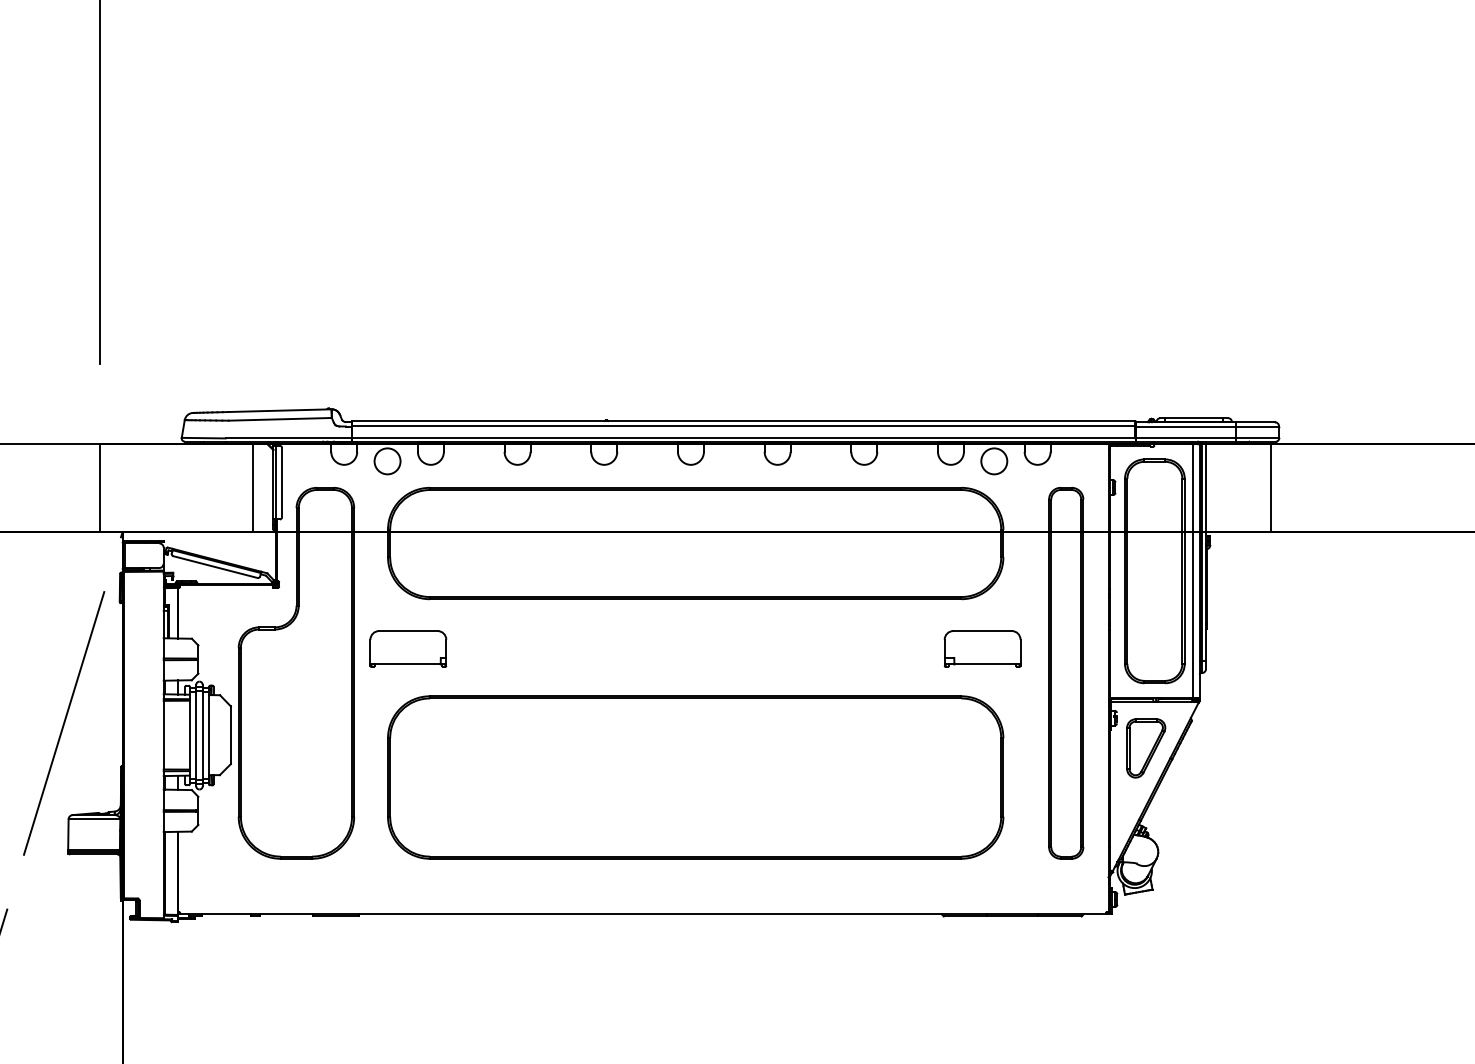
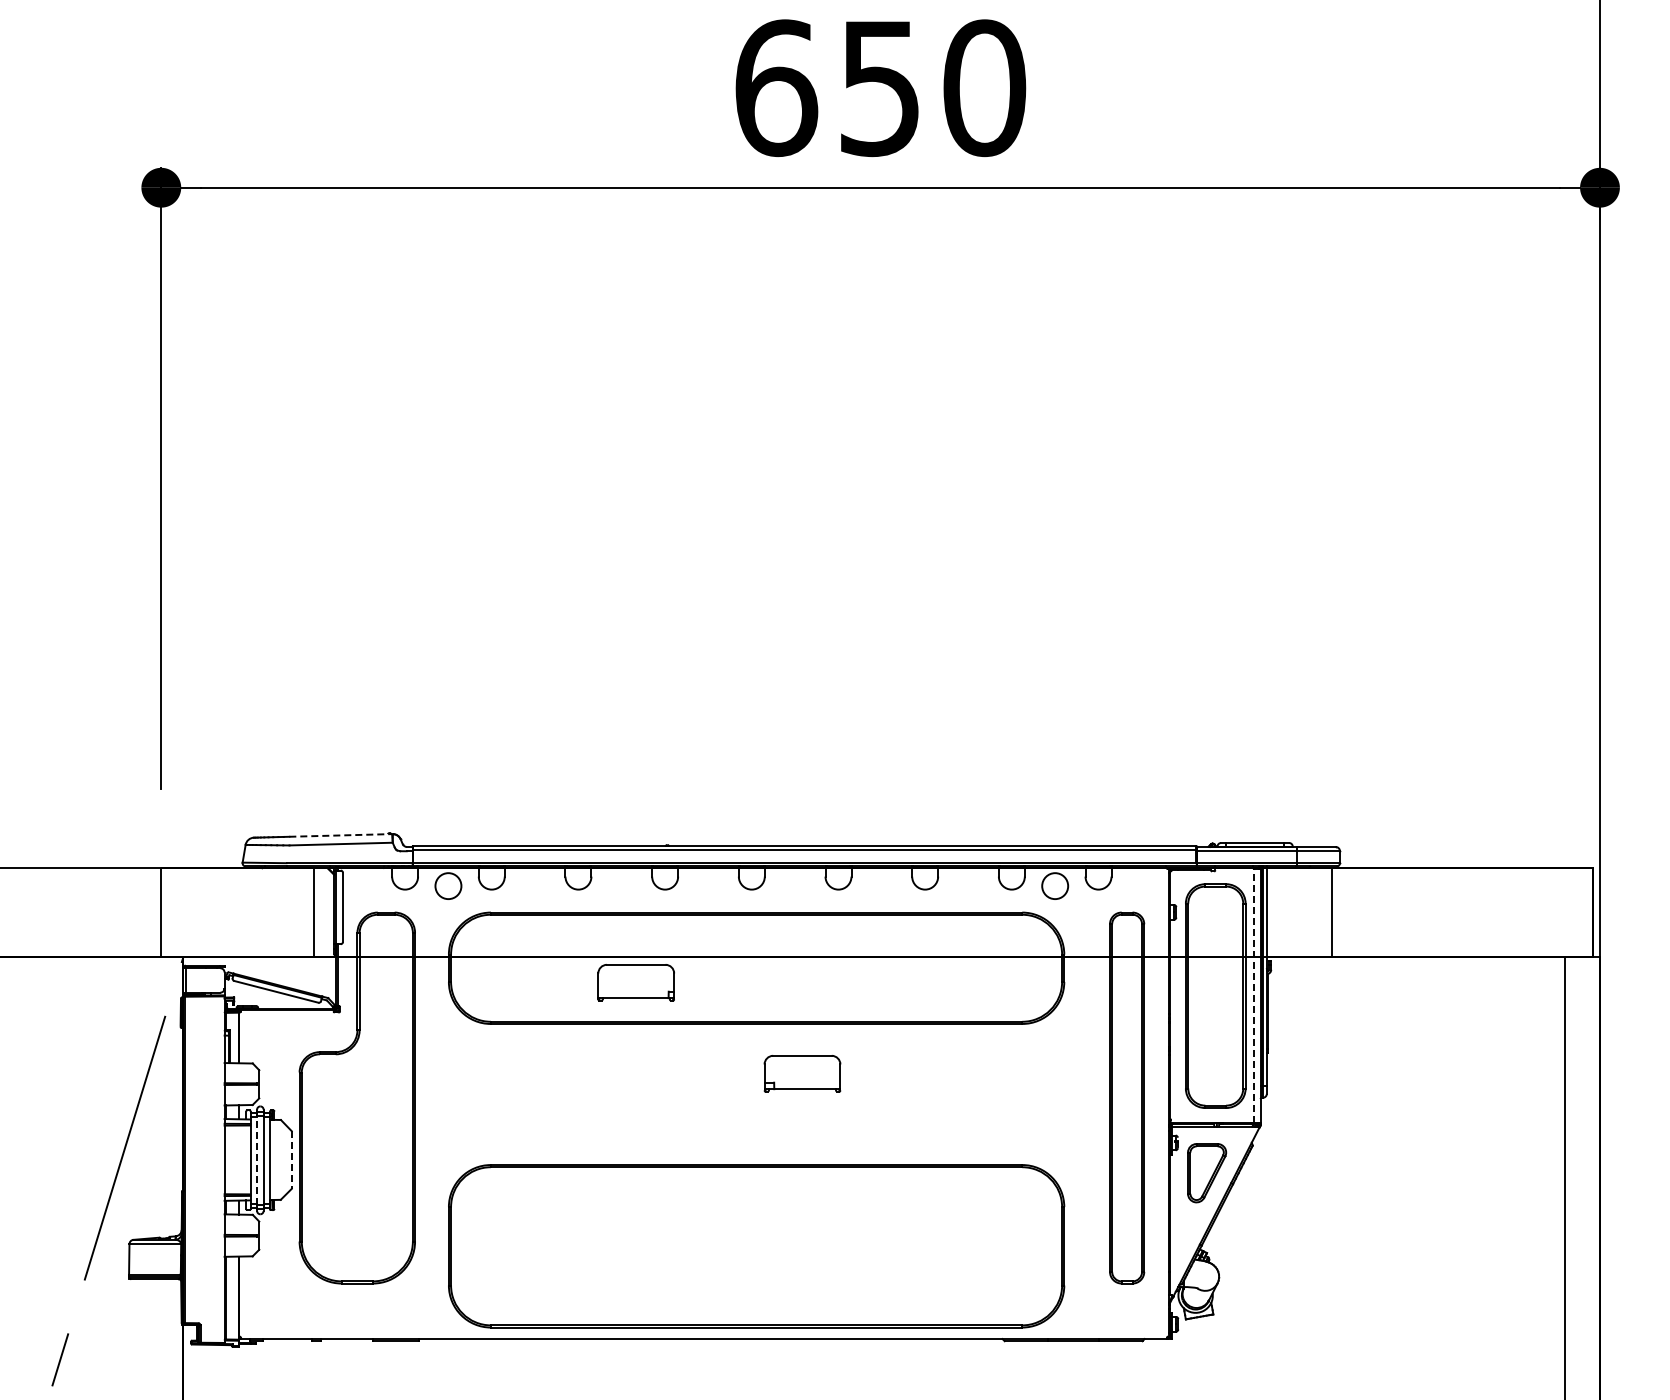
line: (279, 410) -> (340, 835), solid -> dashed
line: (1193, 570) -> (1254, 995), solid -> dashed
part: (407, 648) -> (635, 982), moved
part: (982, 648) -> (802, 1073), moved
line: (196, 734) -> (257, 1159), solid -> dashed
line: (230, 735) -> (291, 1160), solid -> dashed
part: (695, 777) -> (756, 1246), moved

